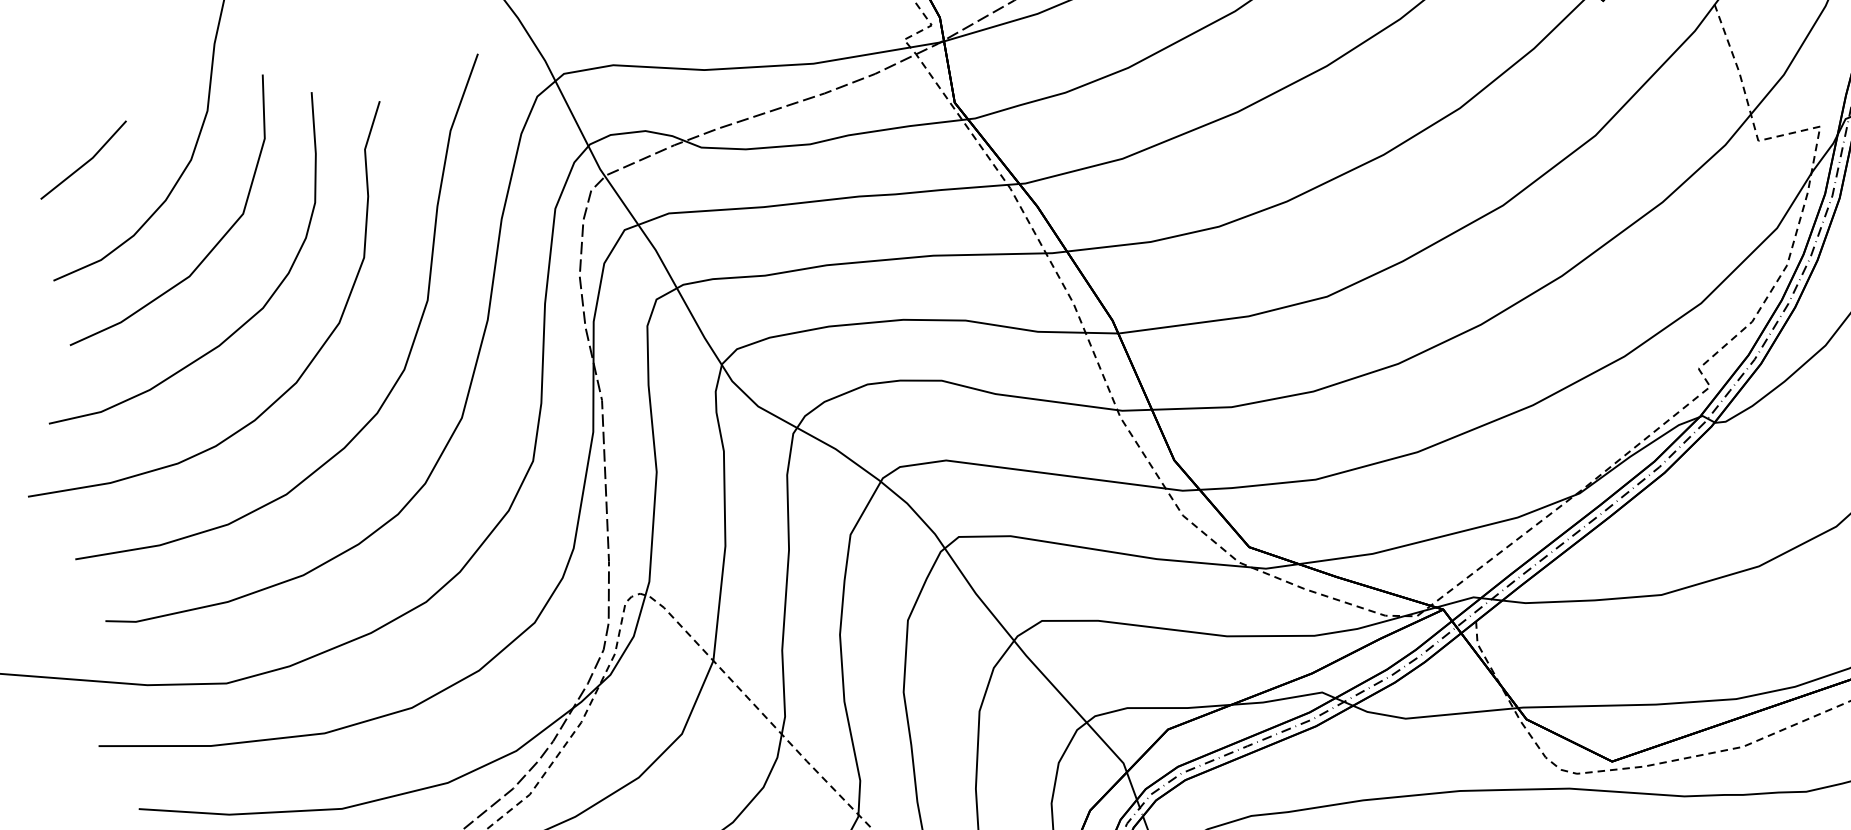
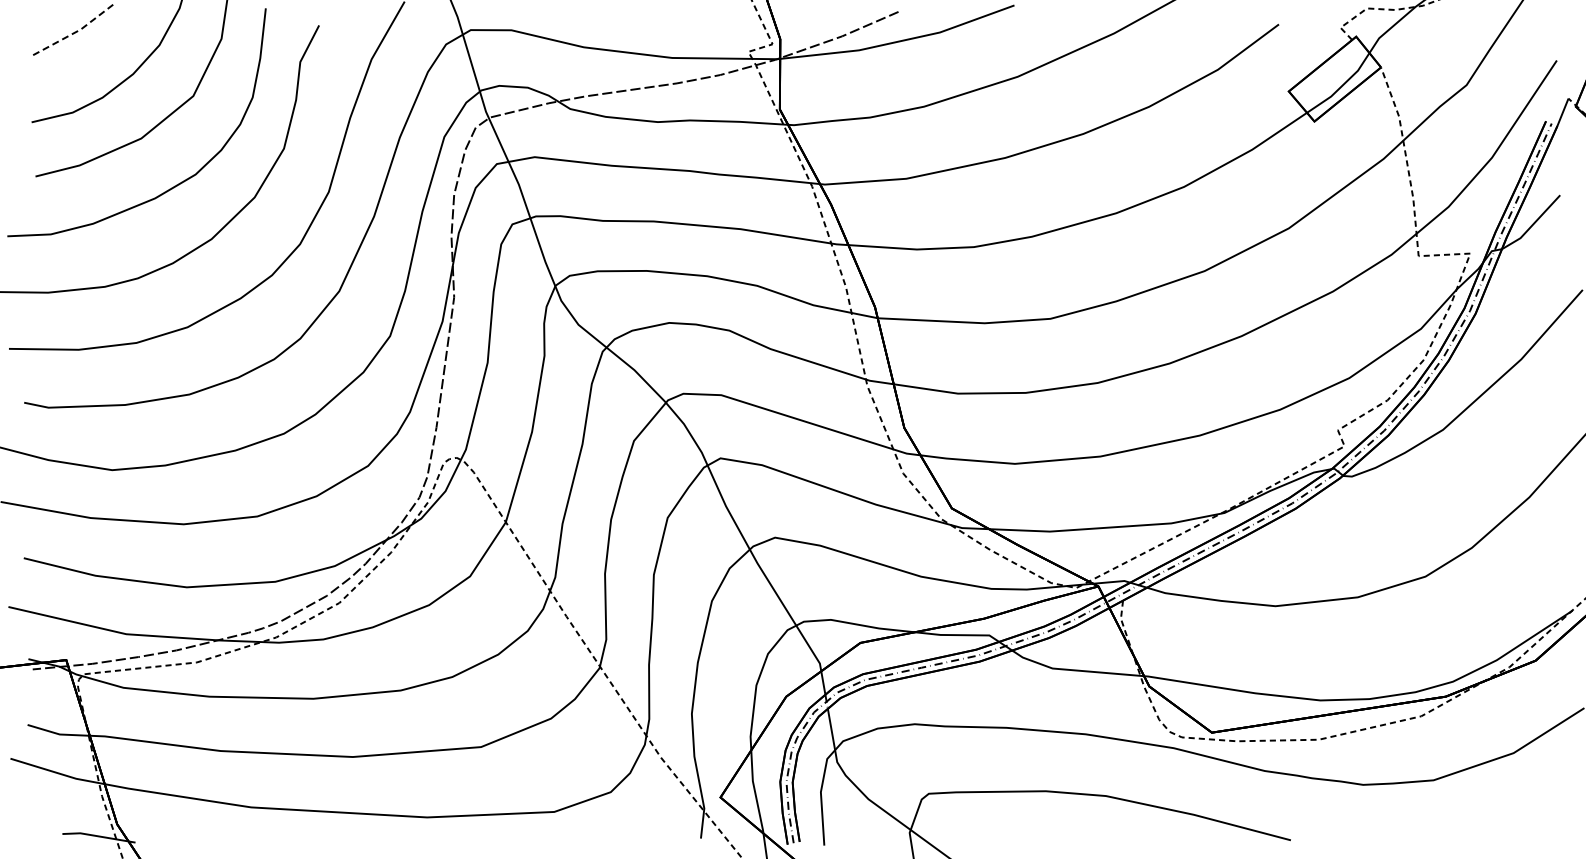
line: (86, 162) -> (75, 32), solid -> dashed

